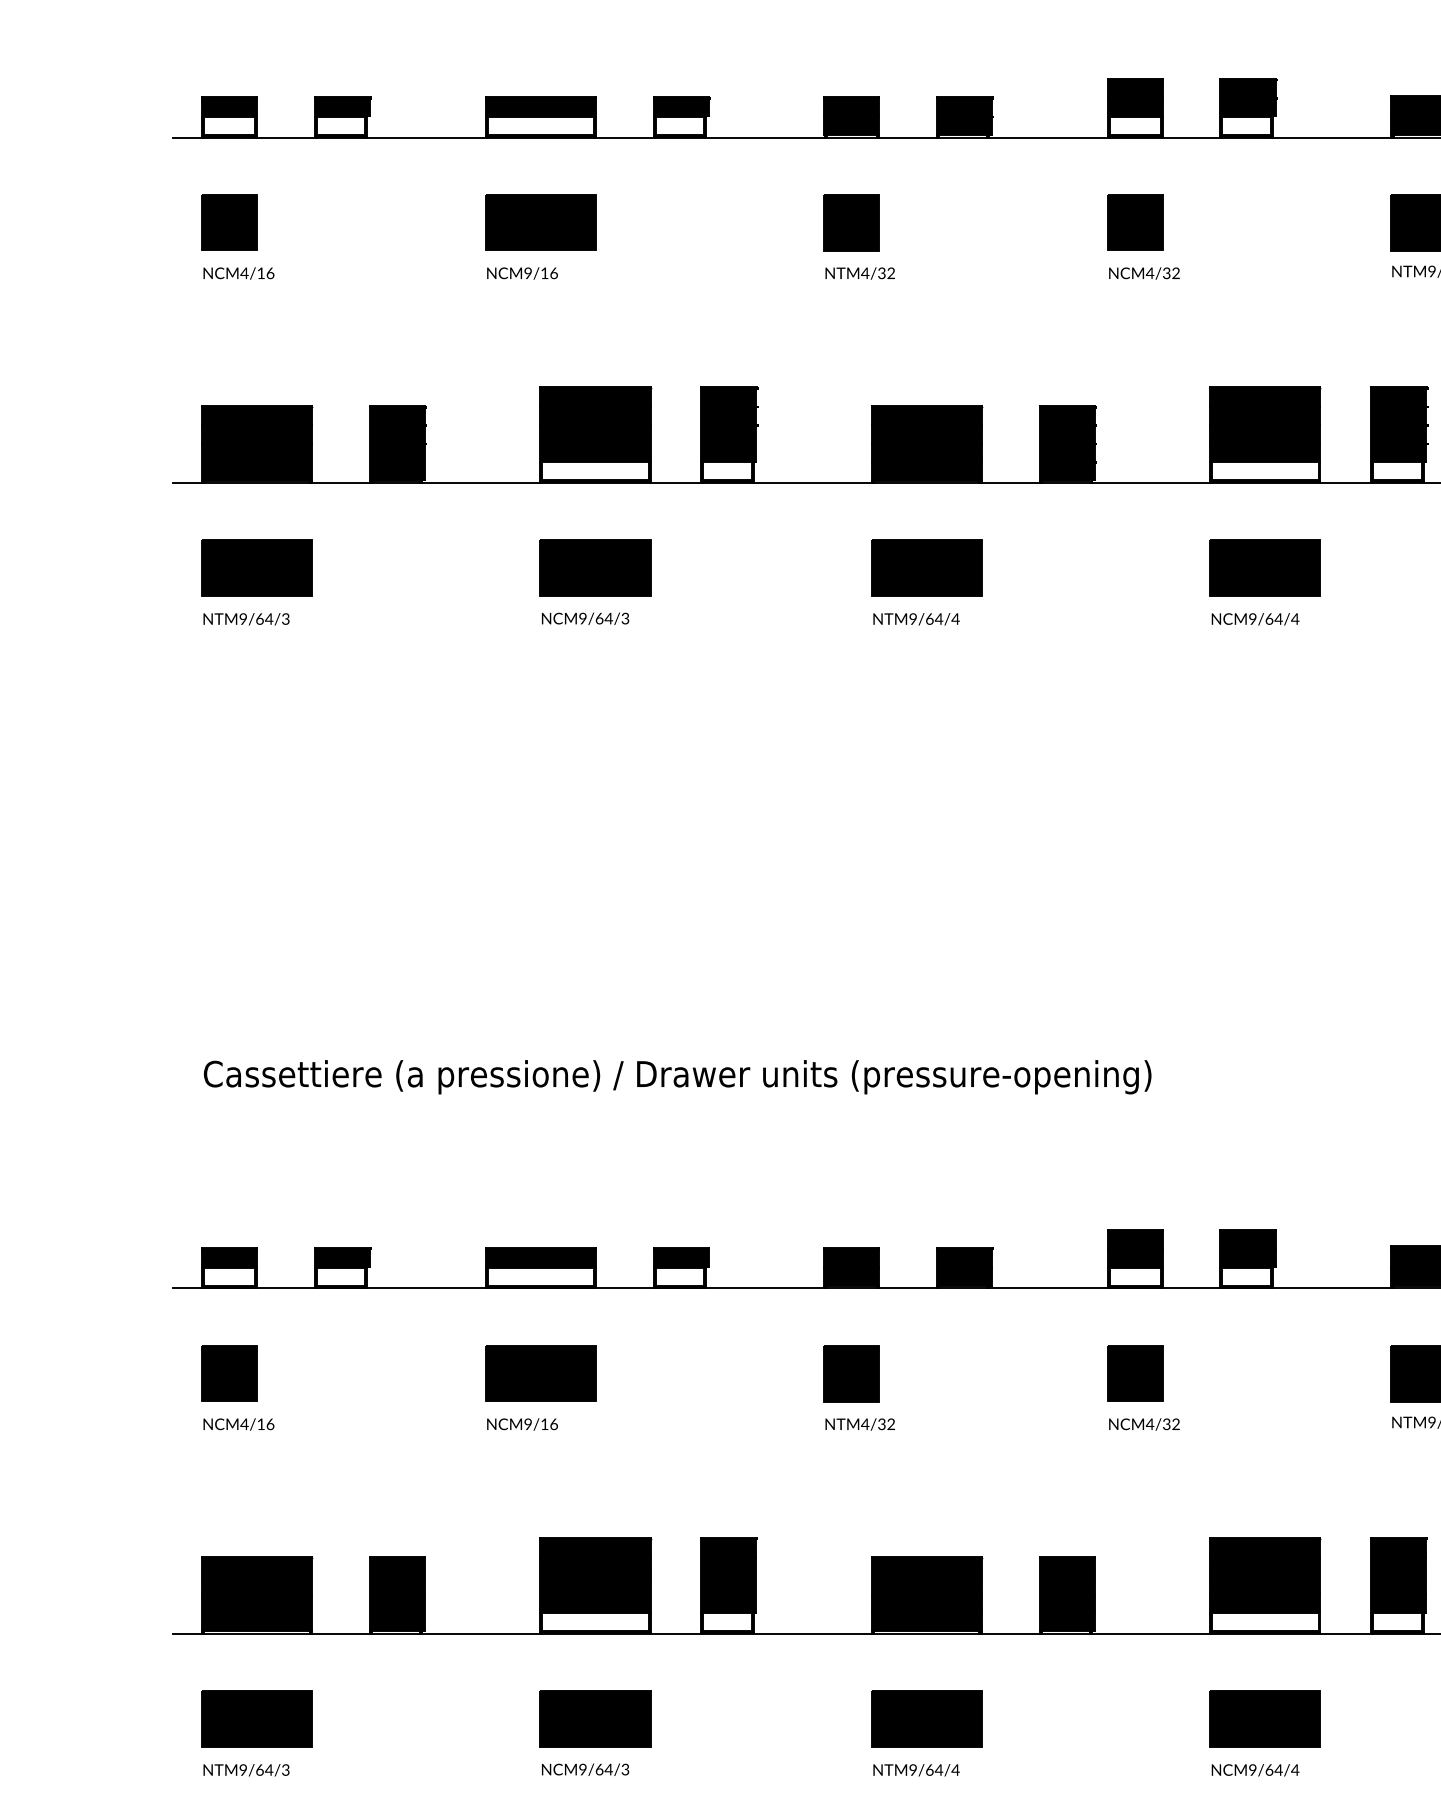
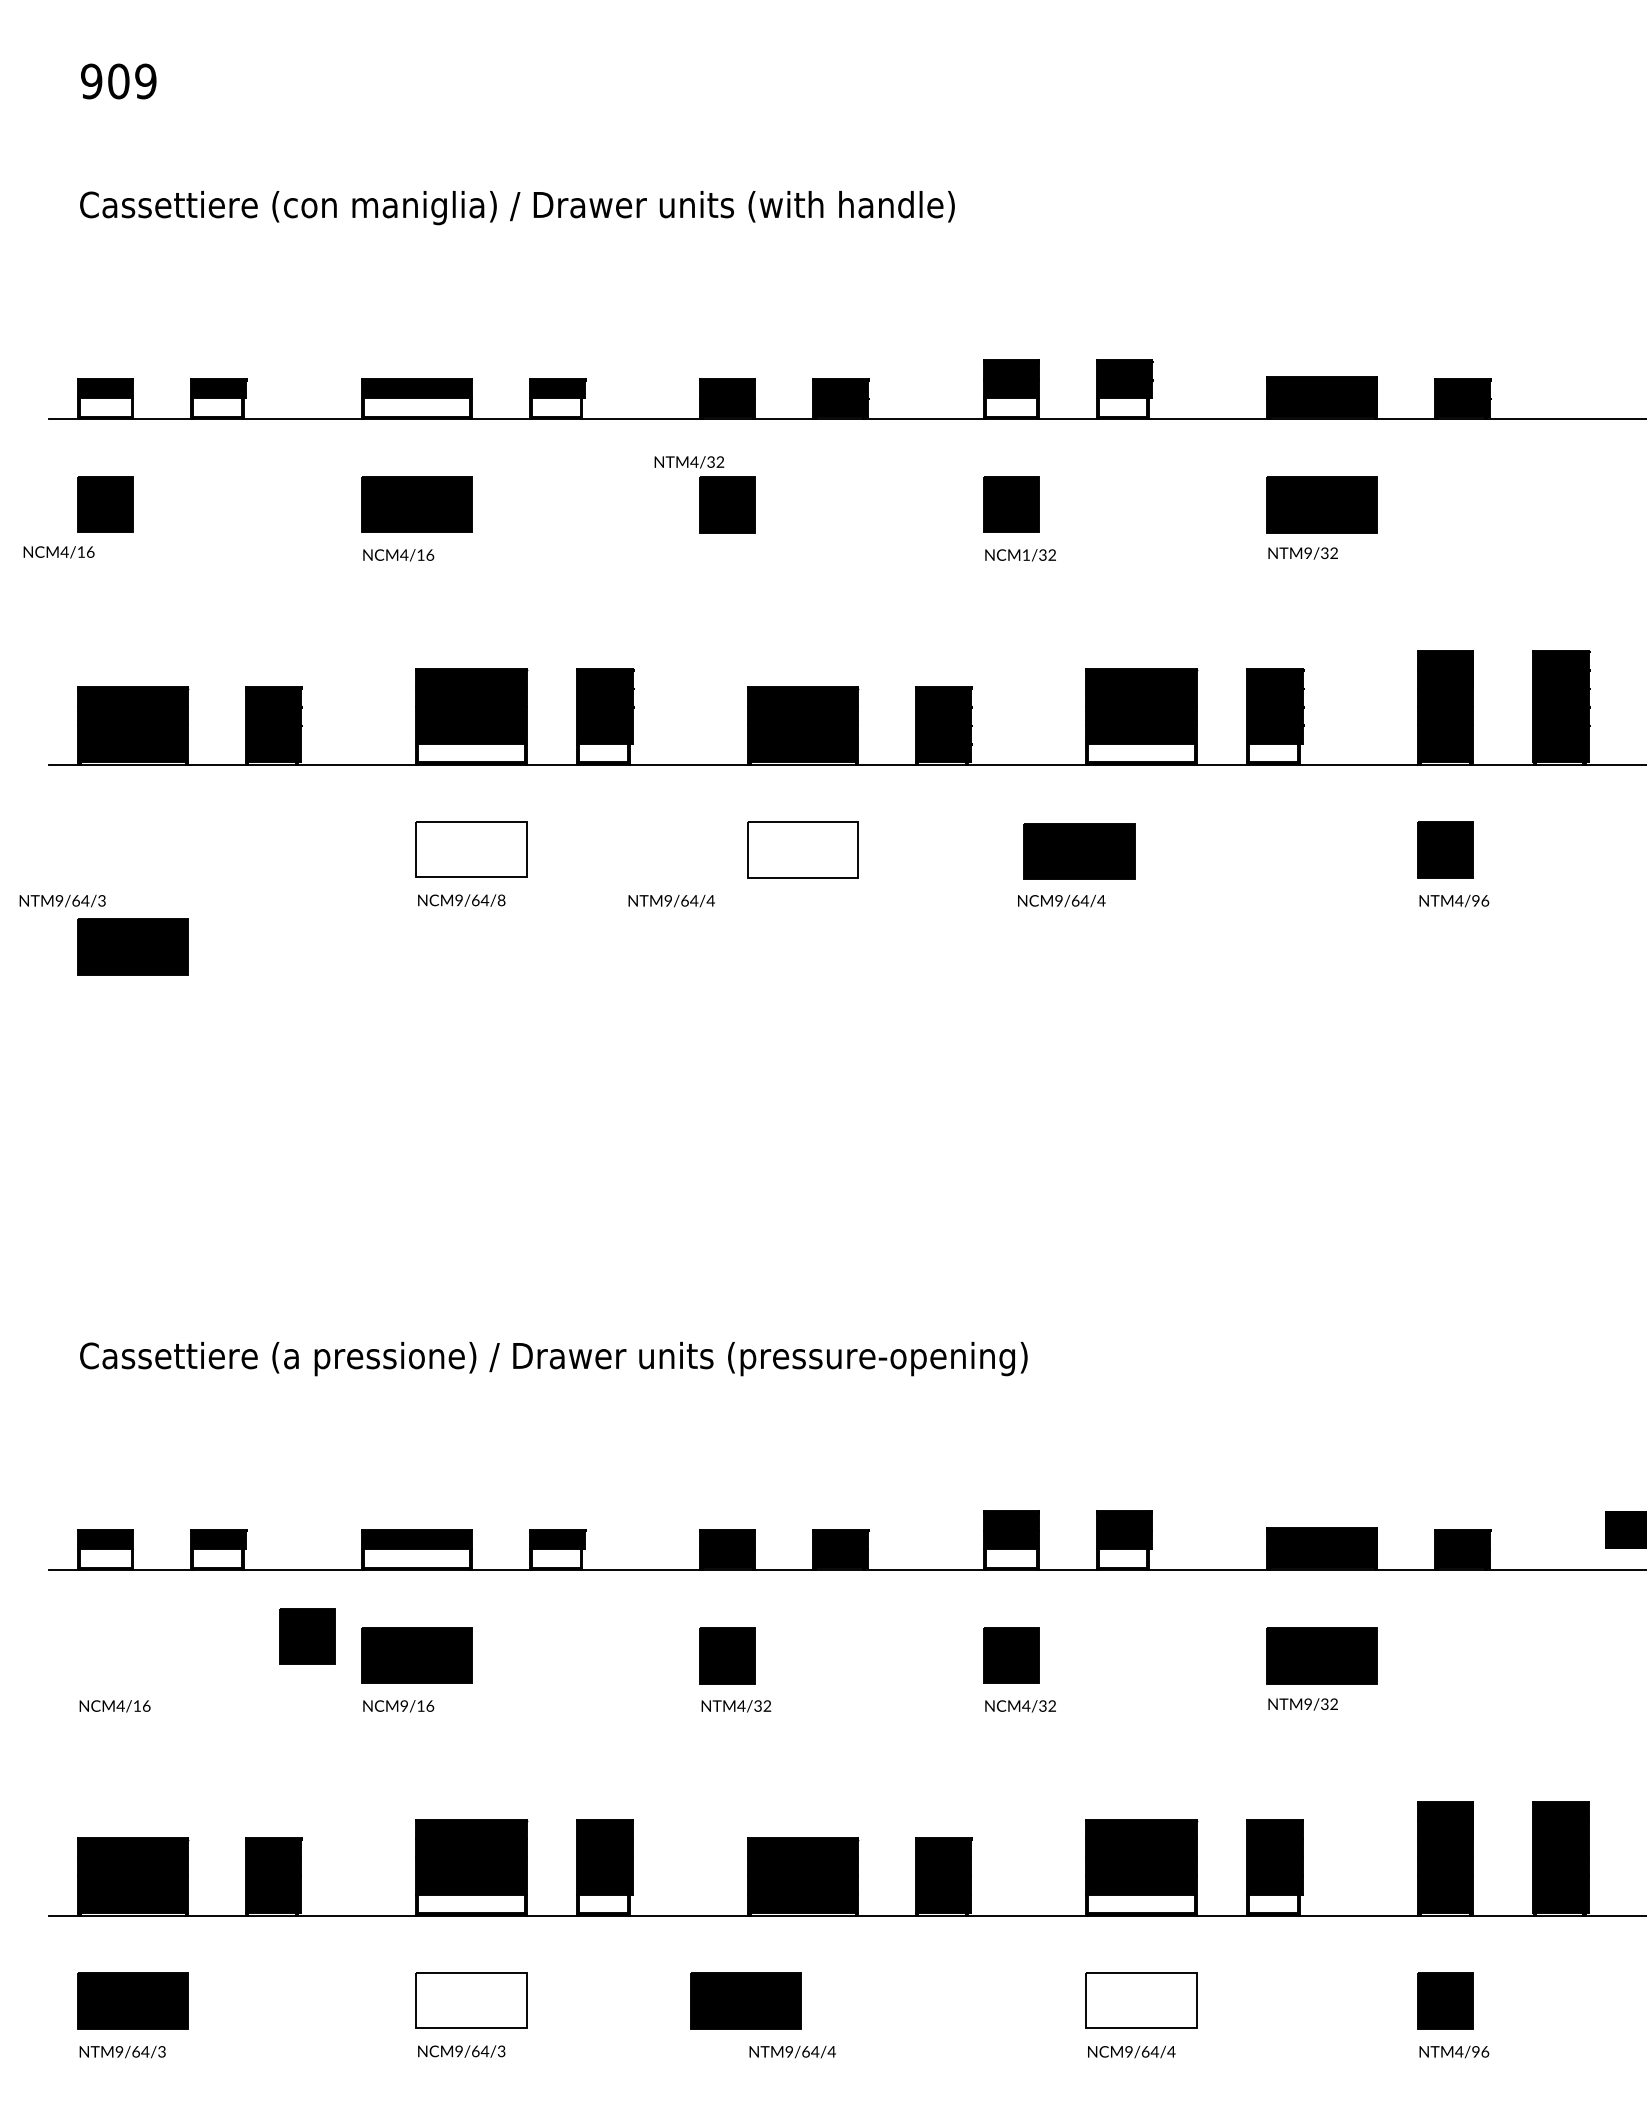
text: (528, 272) -> (404, 554), NCM9/16 -> NCM4/16
text: (1150, 272) -> (1026, 554), NCM4/32 -> NCM1/32
text: (238, 273) -> (58, 552), moved
text: (860, 273) -> (689, 462), moved
part: (256, 567) -> (132, 946), moved
fill: (595, 567) -> (471, 849), removed
fill: (926, 567) -> (802, 849), removed
part: (1265, 567) -> (1079, 851), moved
text: (246, 618) -> (62, 900), moved
text: (625, 618) -> (501, 900), NCM9/64/3 -> NCM9/64/8
text: (916, 618) -> (671, 900), moved
text: (1255, 618) -> (1061, 900), moved
part: (229, 1373) -> (307, 1636), moved
fill: (595, 1718) -> (471, 2000), removed
part: (926, 1718) -> (745, 2000), moved
fill: (1265, 1718) -> (1141, 2000), removed

